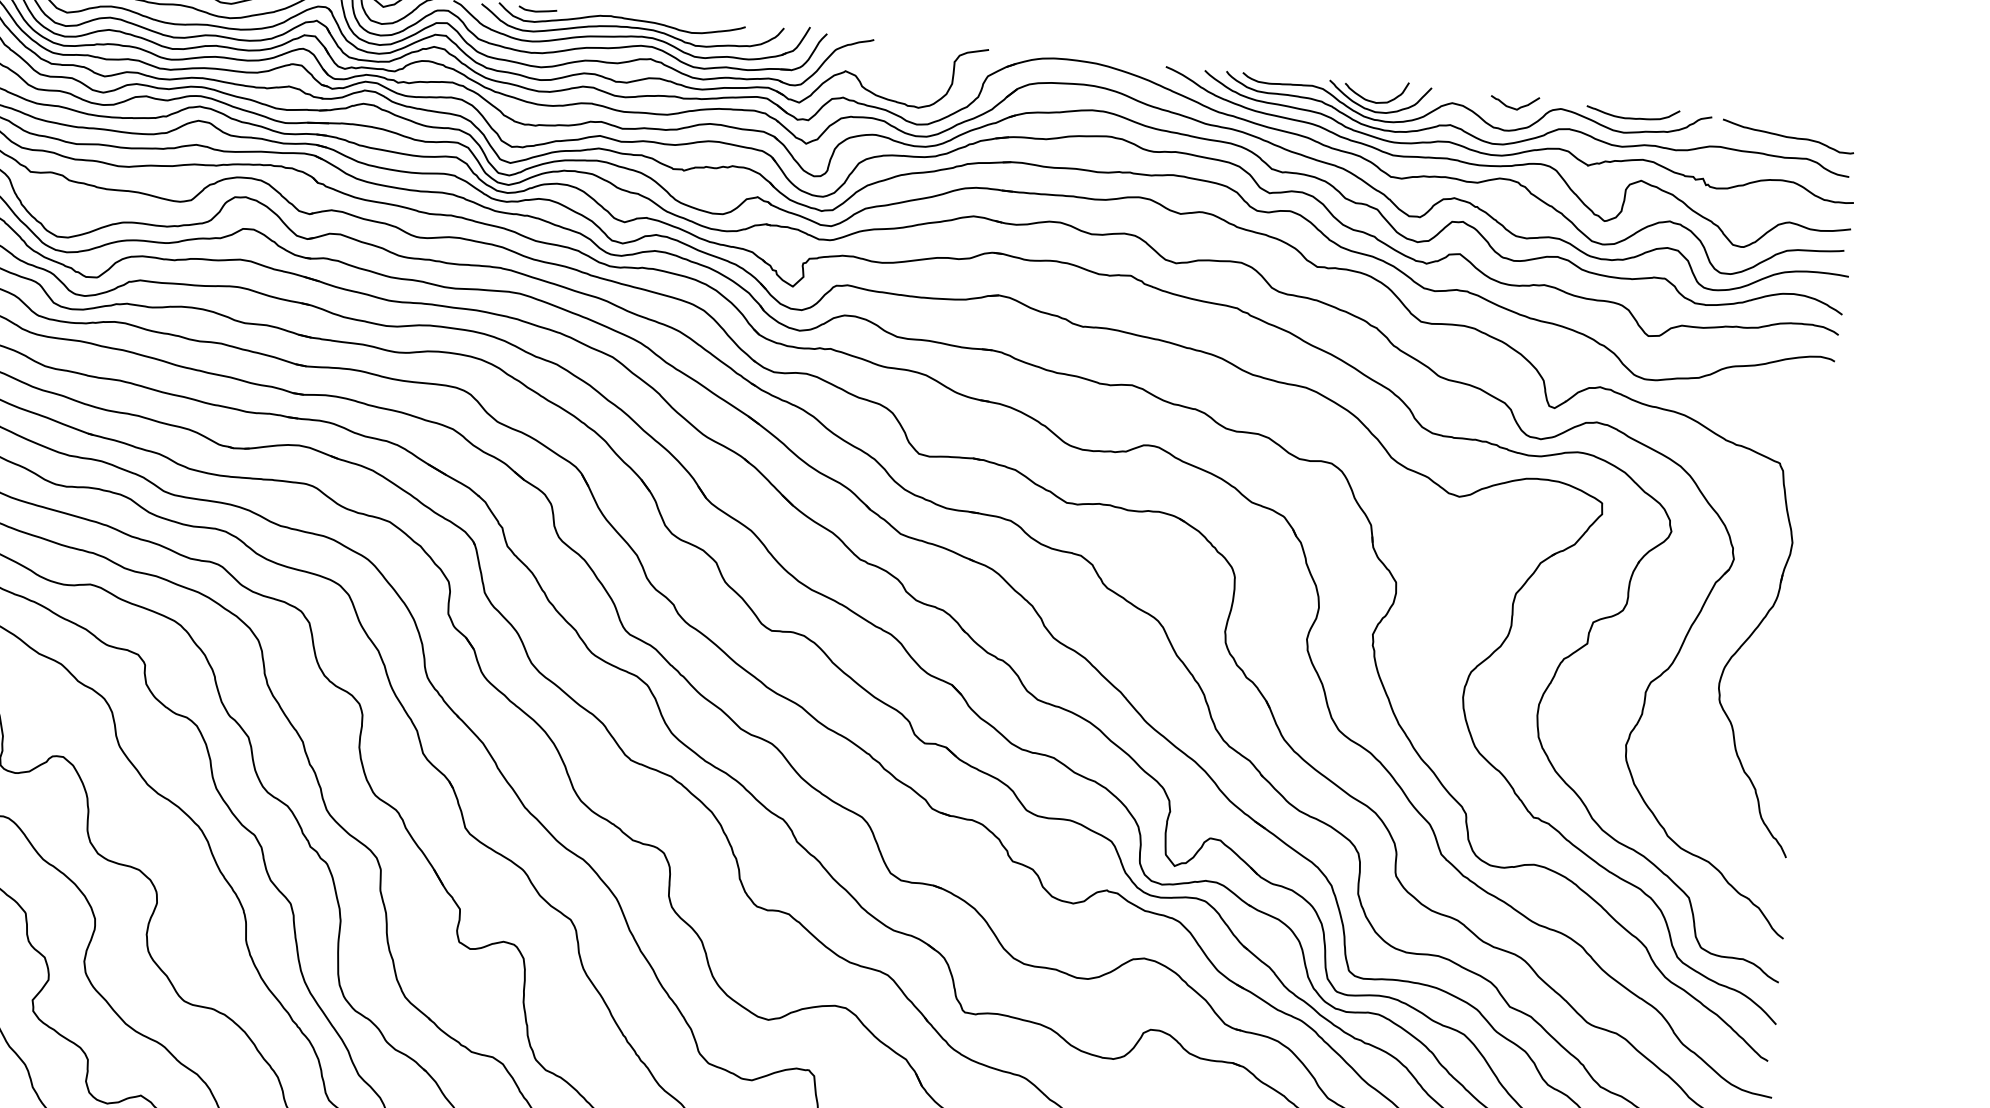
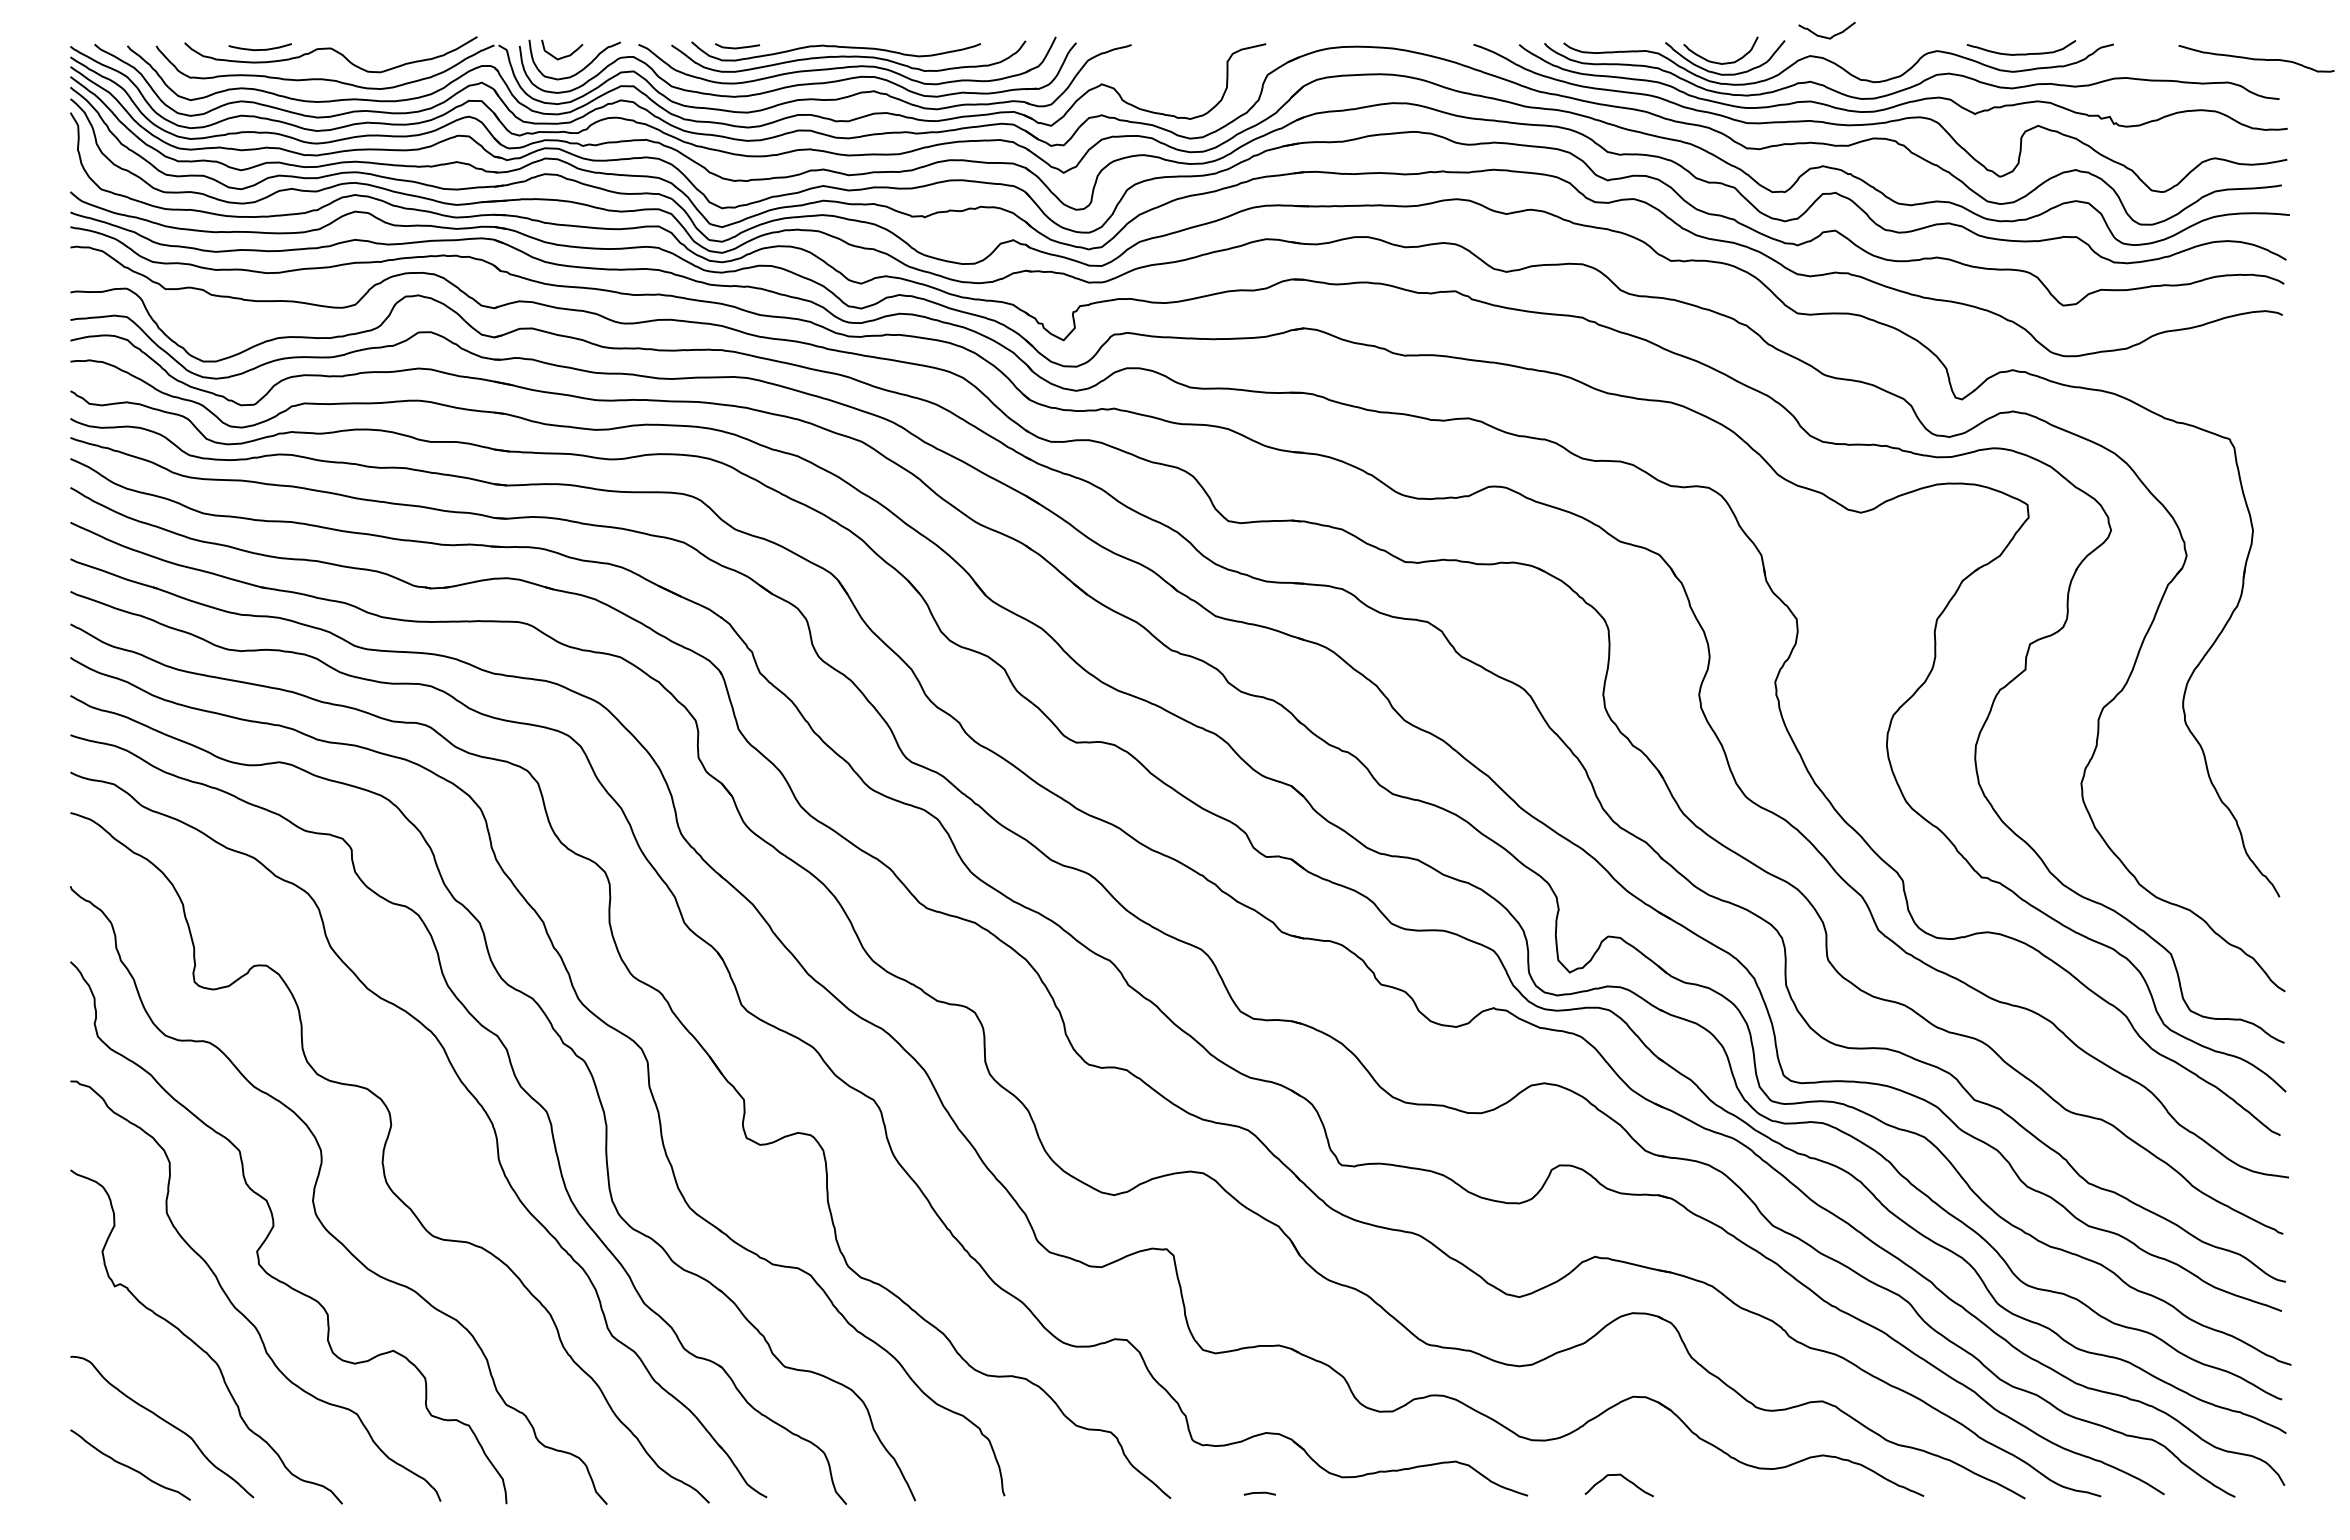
curve: (1514, 107) -> (1826, 36), moved
curve: (1788, 136) -> (2256, 58), moved

